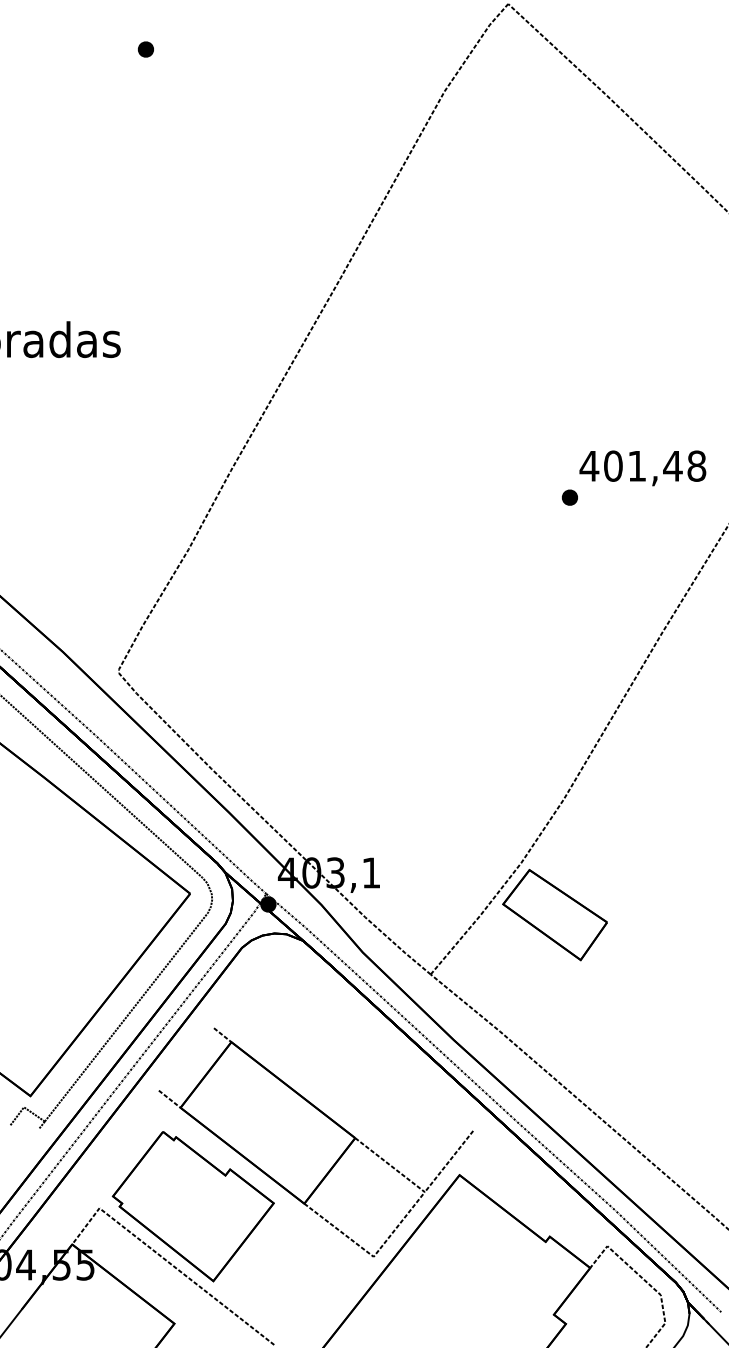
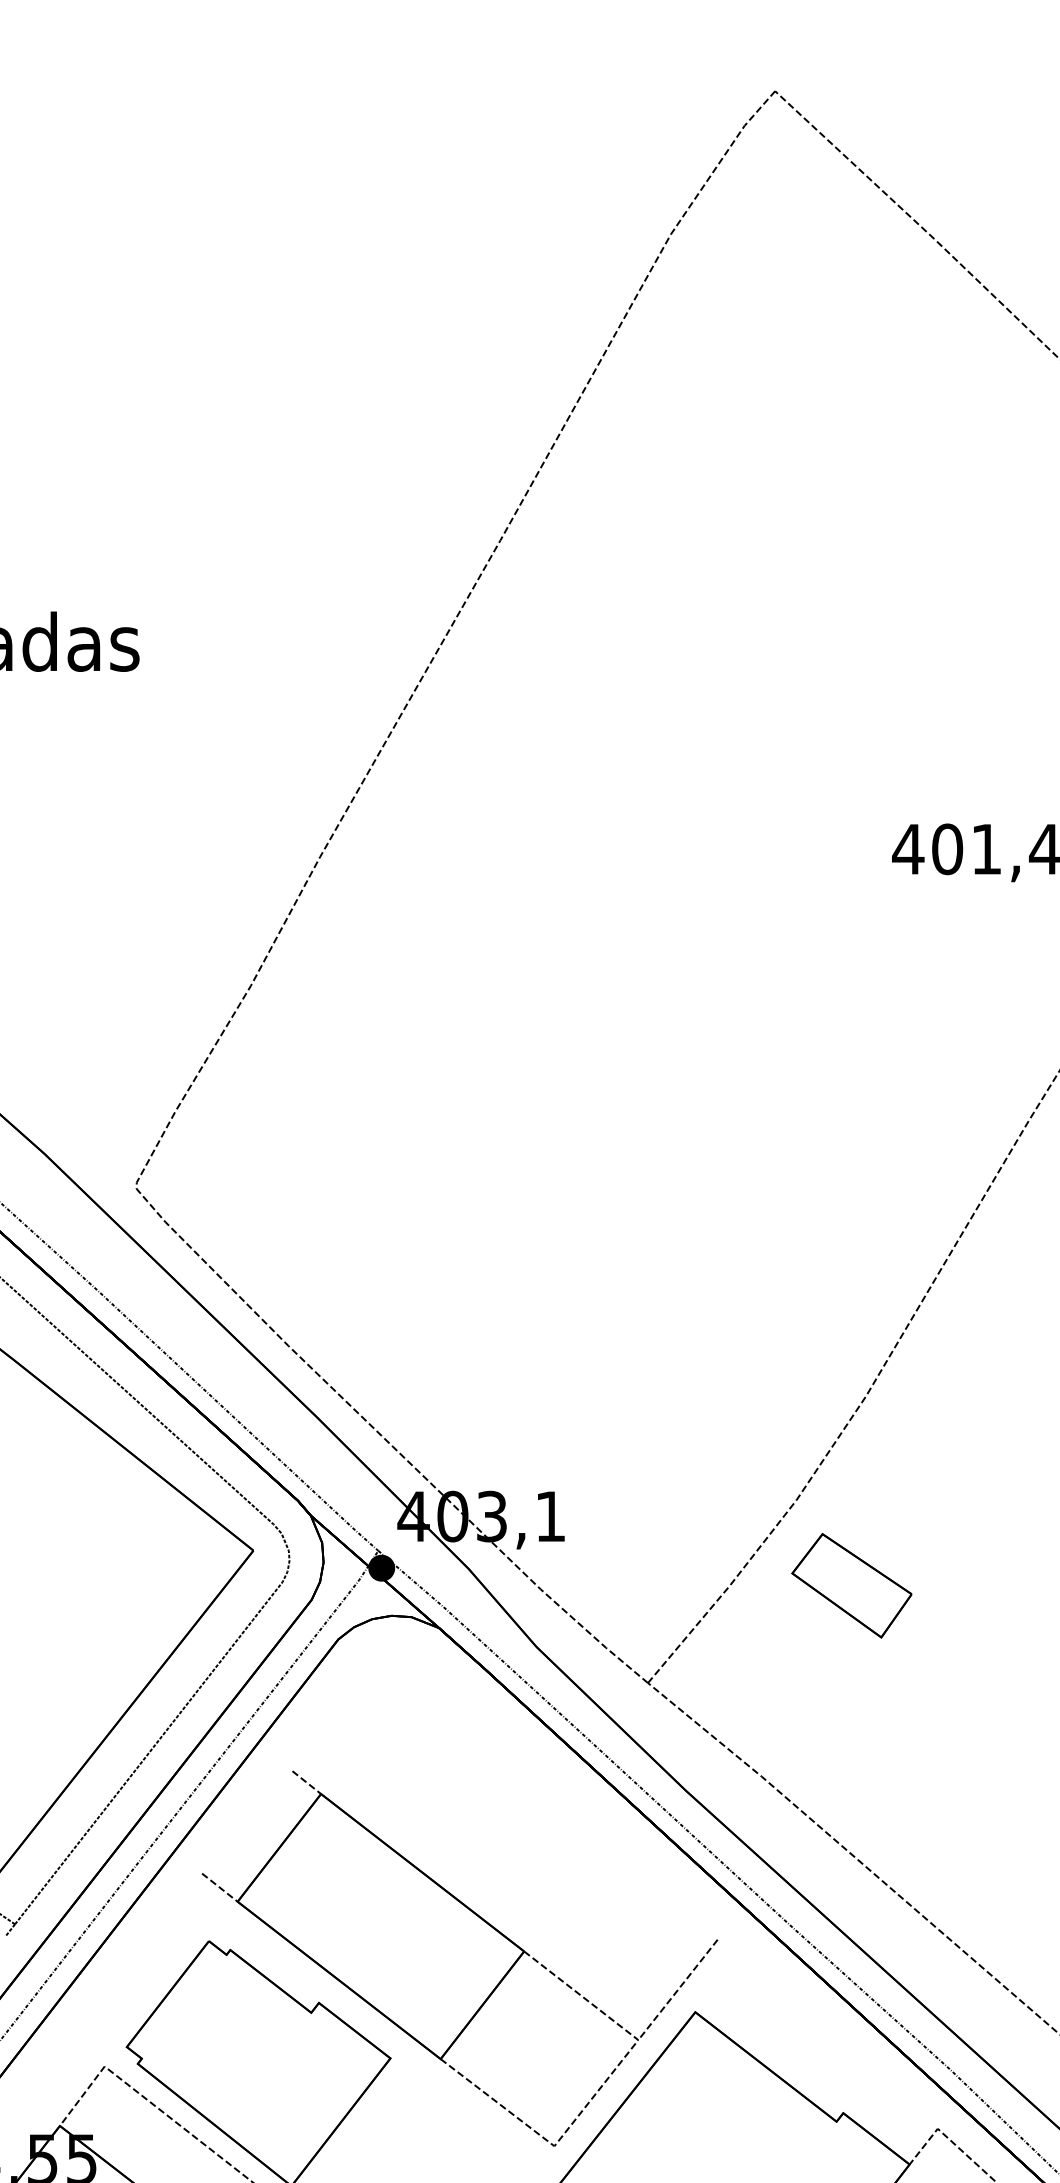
part: (145, 49) -> (180, 165), removed
part: (569, 497) -> (875, 900), removed
part: (554, 915) -> (850, 1586), size x0.7

